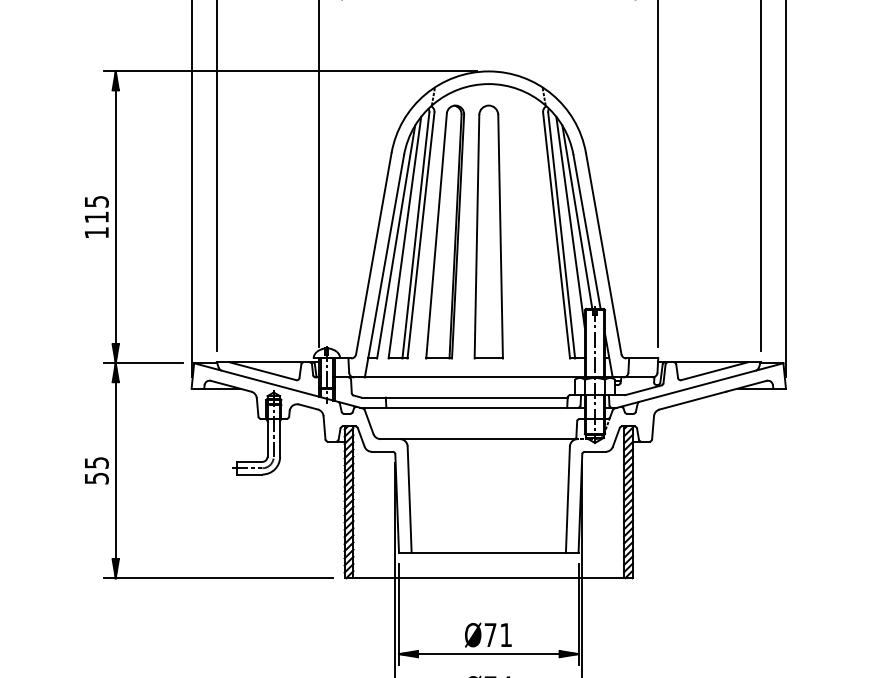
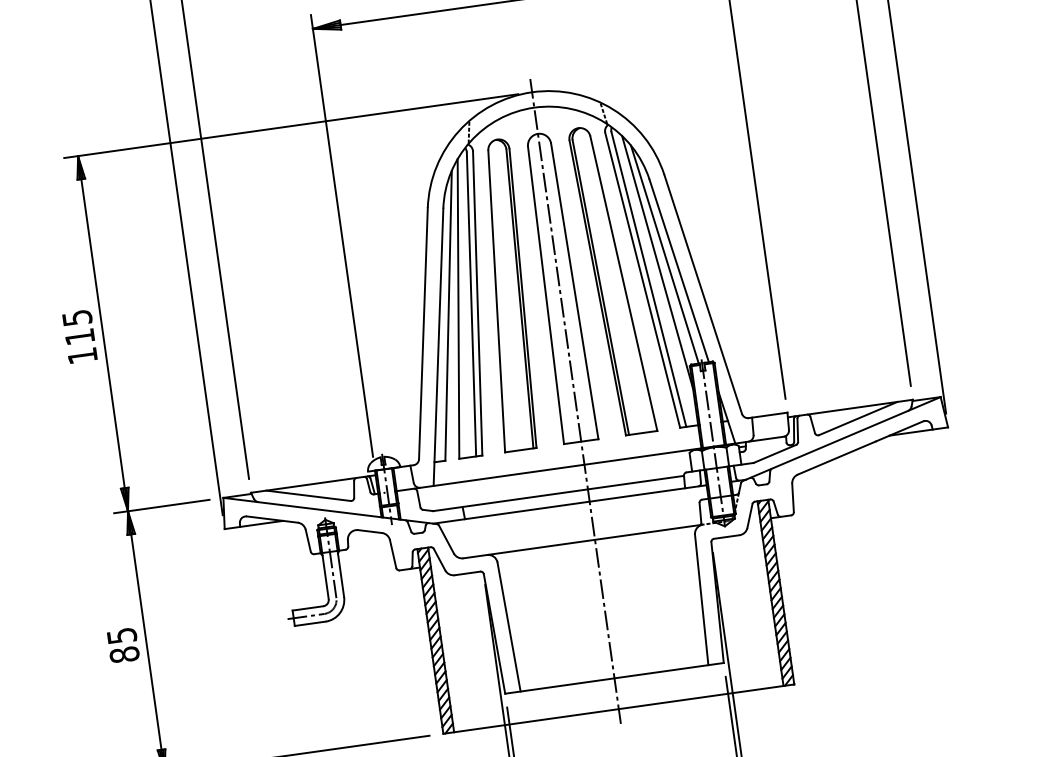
part: (532, 231) -> (612, 279), added
line: (488, 325) -> (575, 401), added
text: (96, 478) -> (124, 654), 55 -> 85

